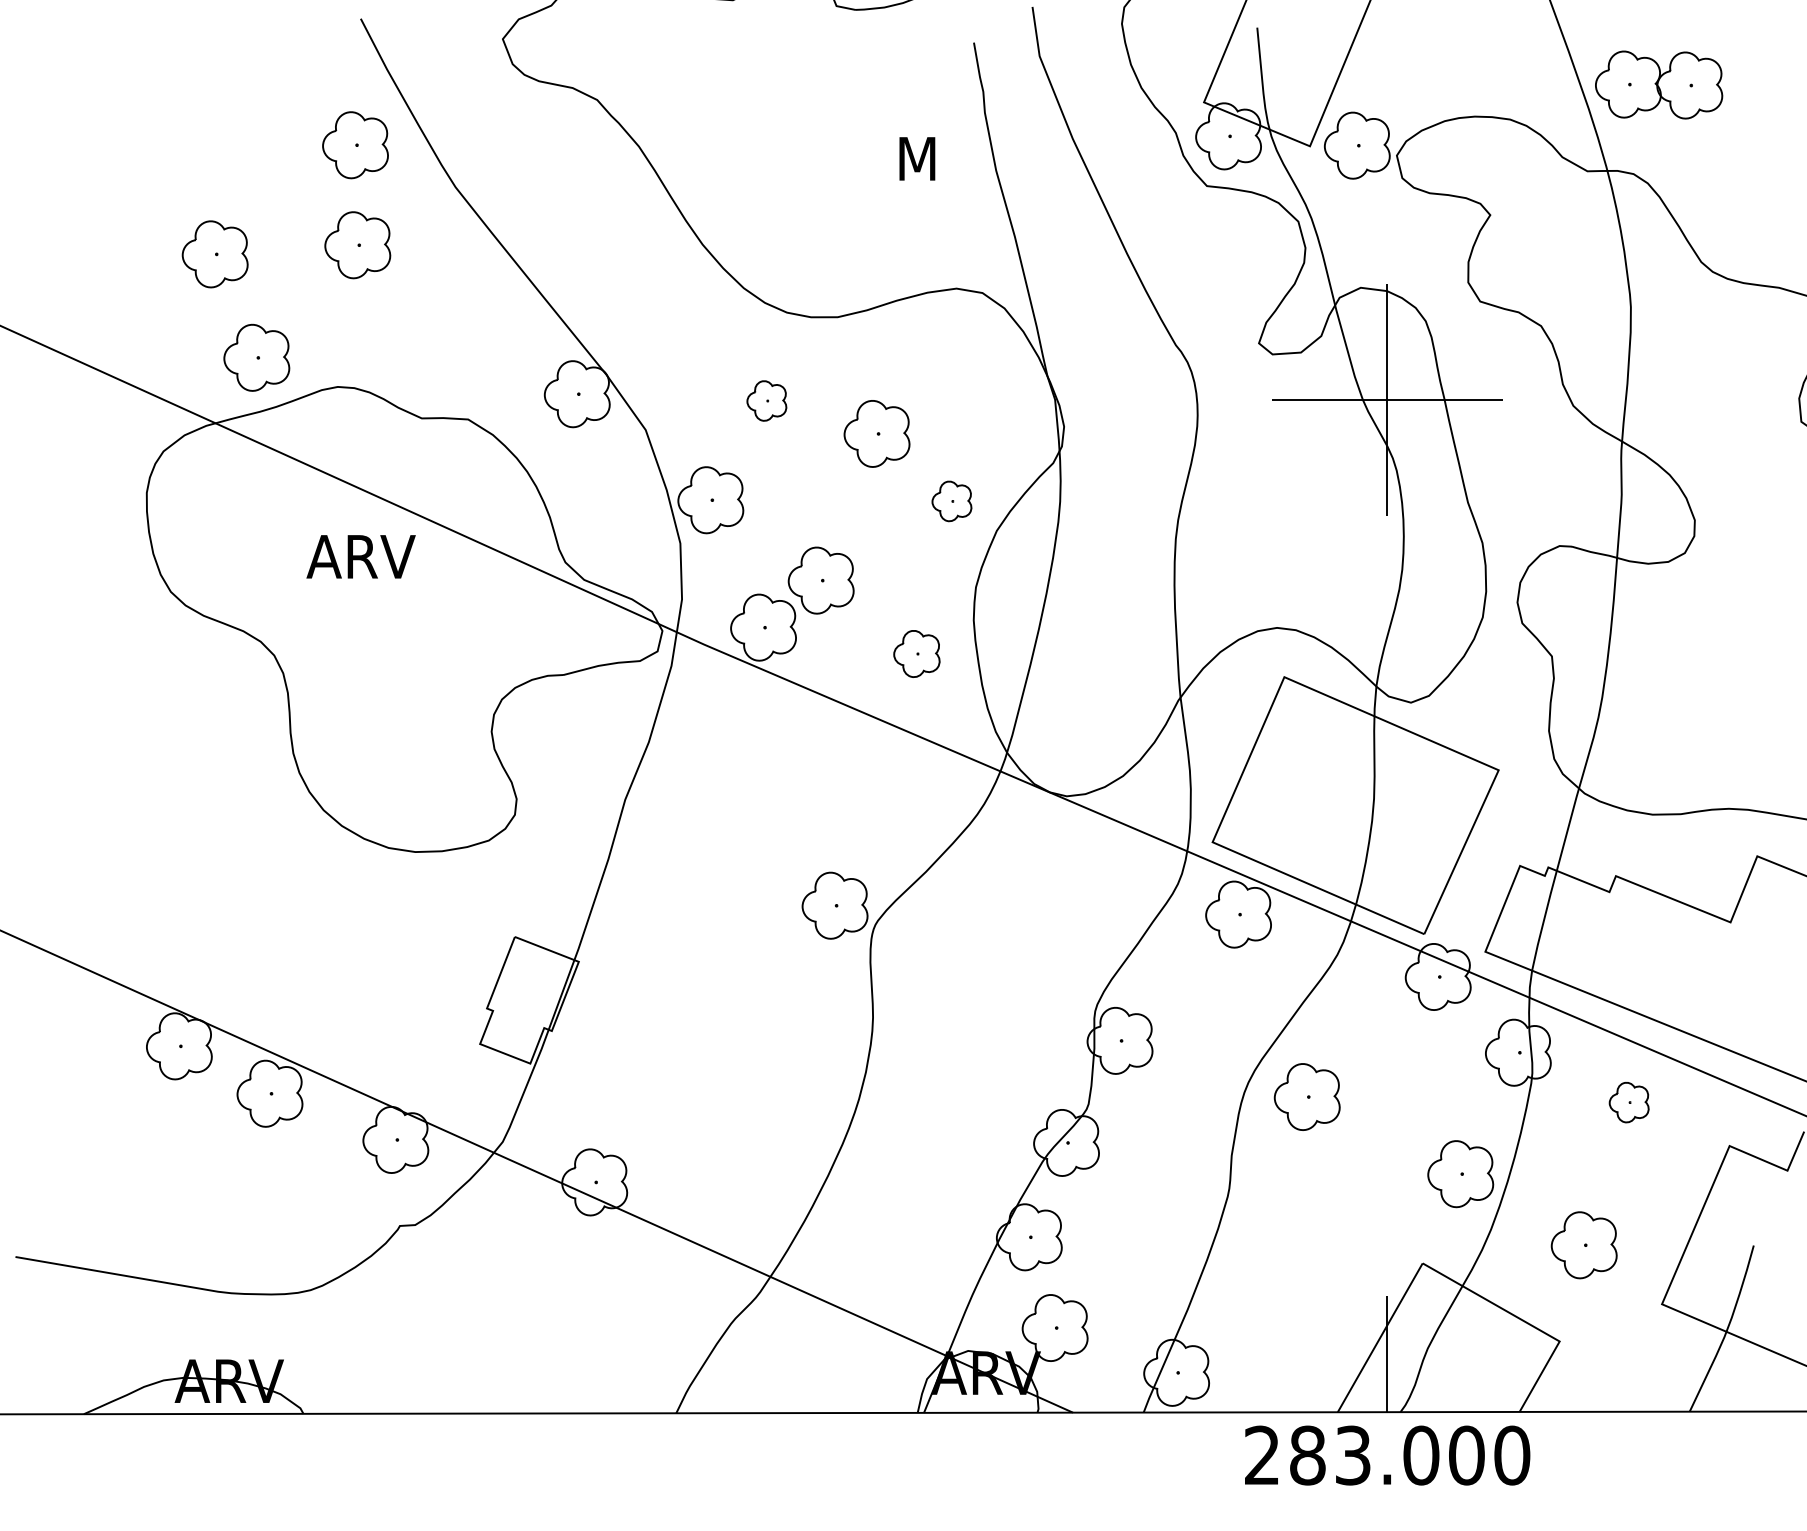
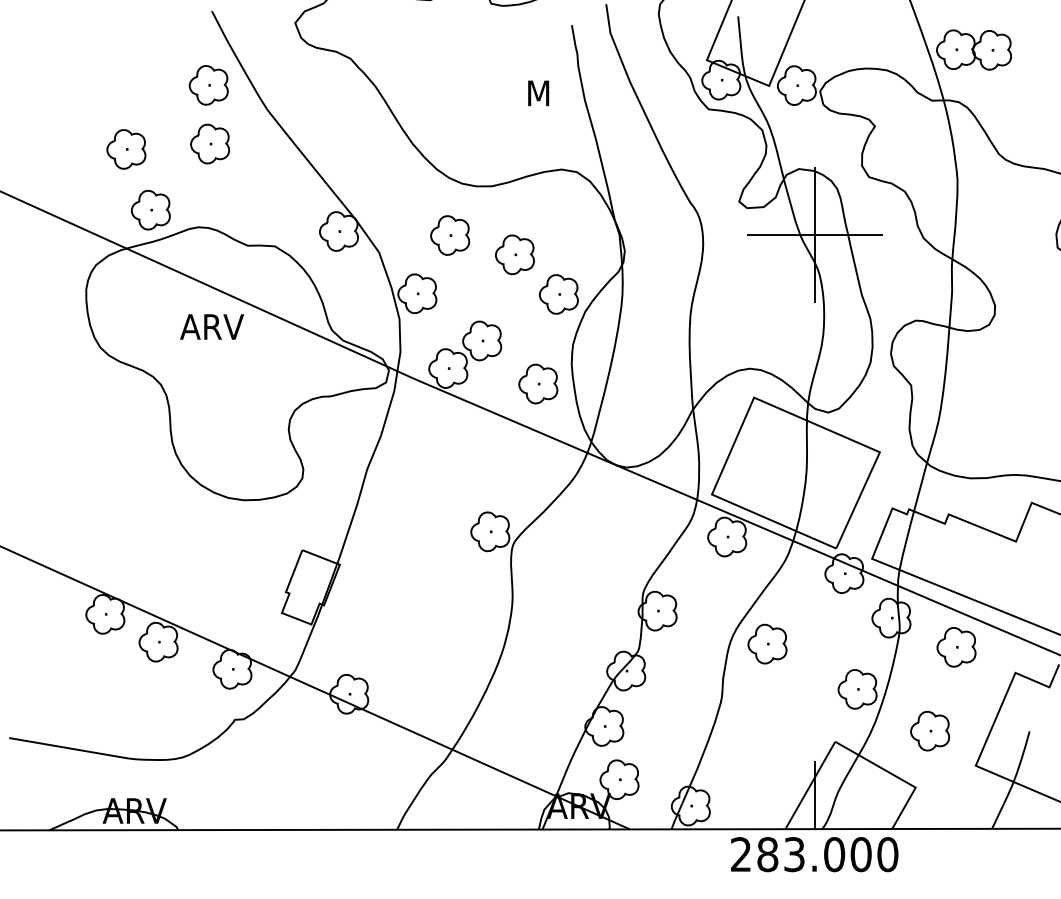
part: (767, 400) -> (450, 235), size x1.67
part: (951, 501) -> (558, 294), size x1.67
part: (917, 653) -> (538, 383), size x1.43
part: (1629, 1102) -> (956, 647), size x1.67

